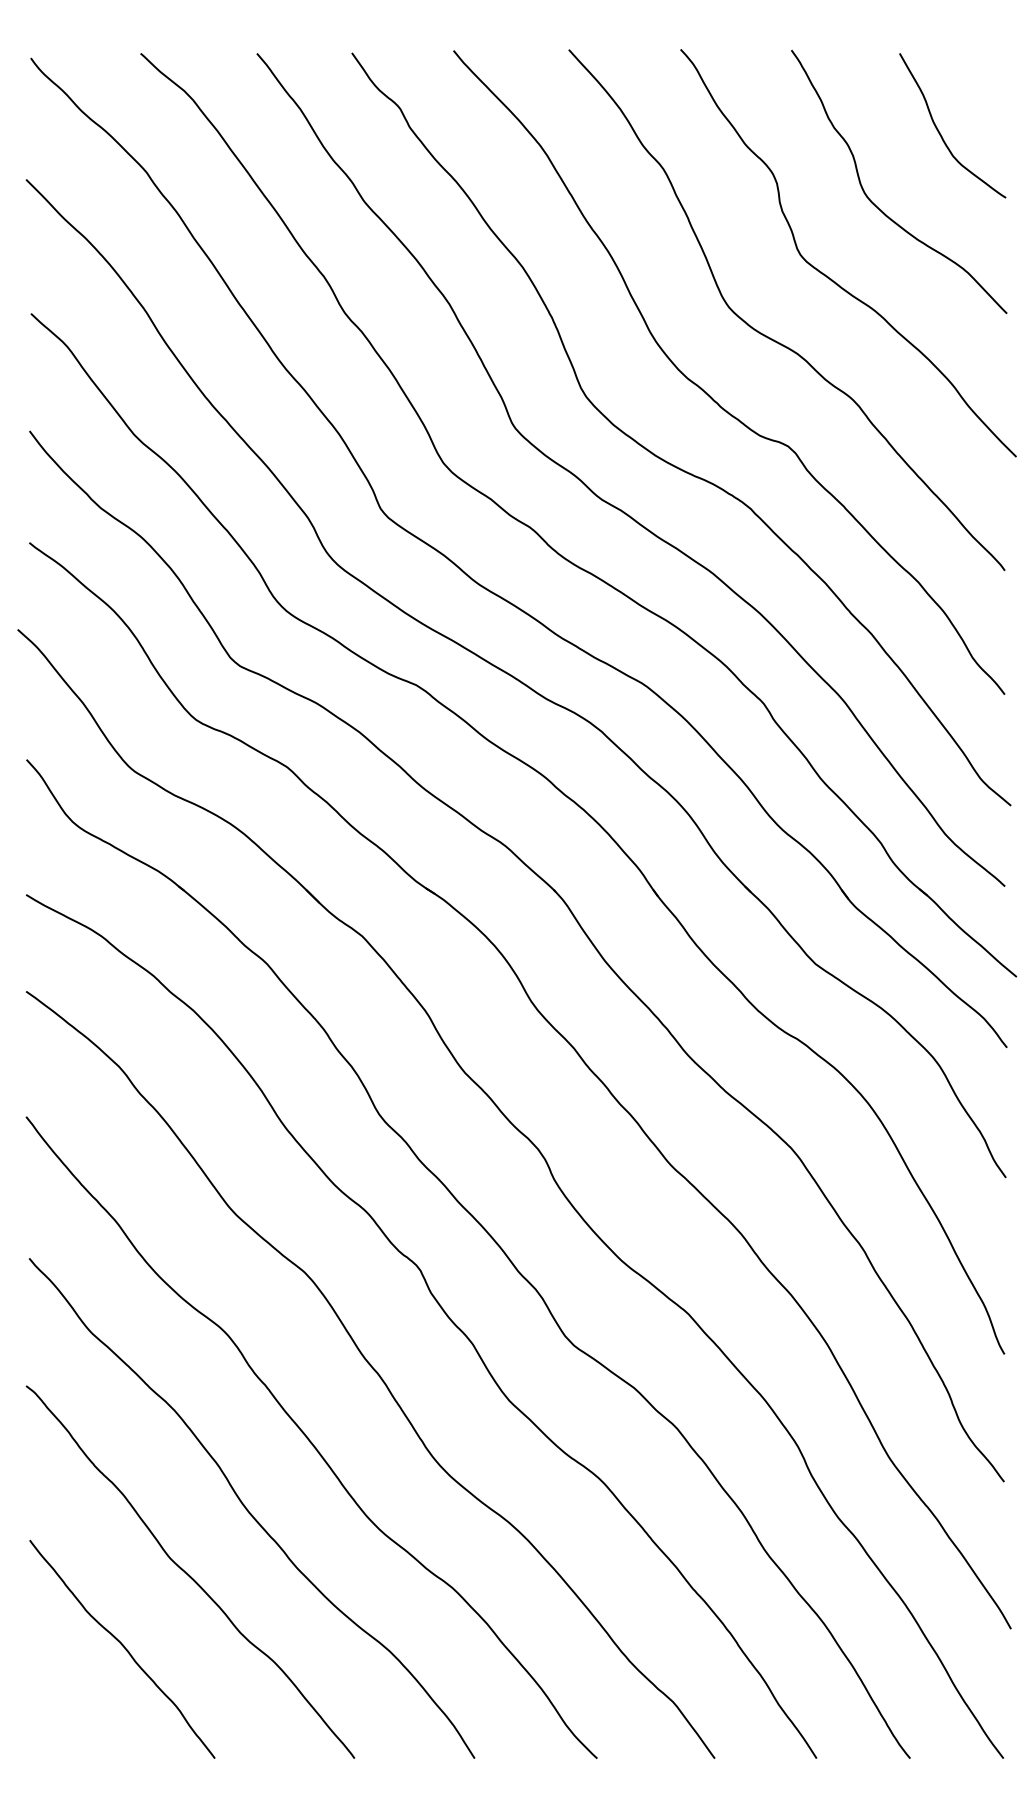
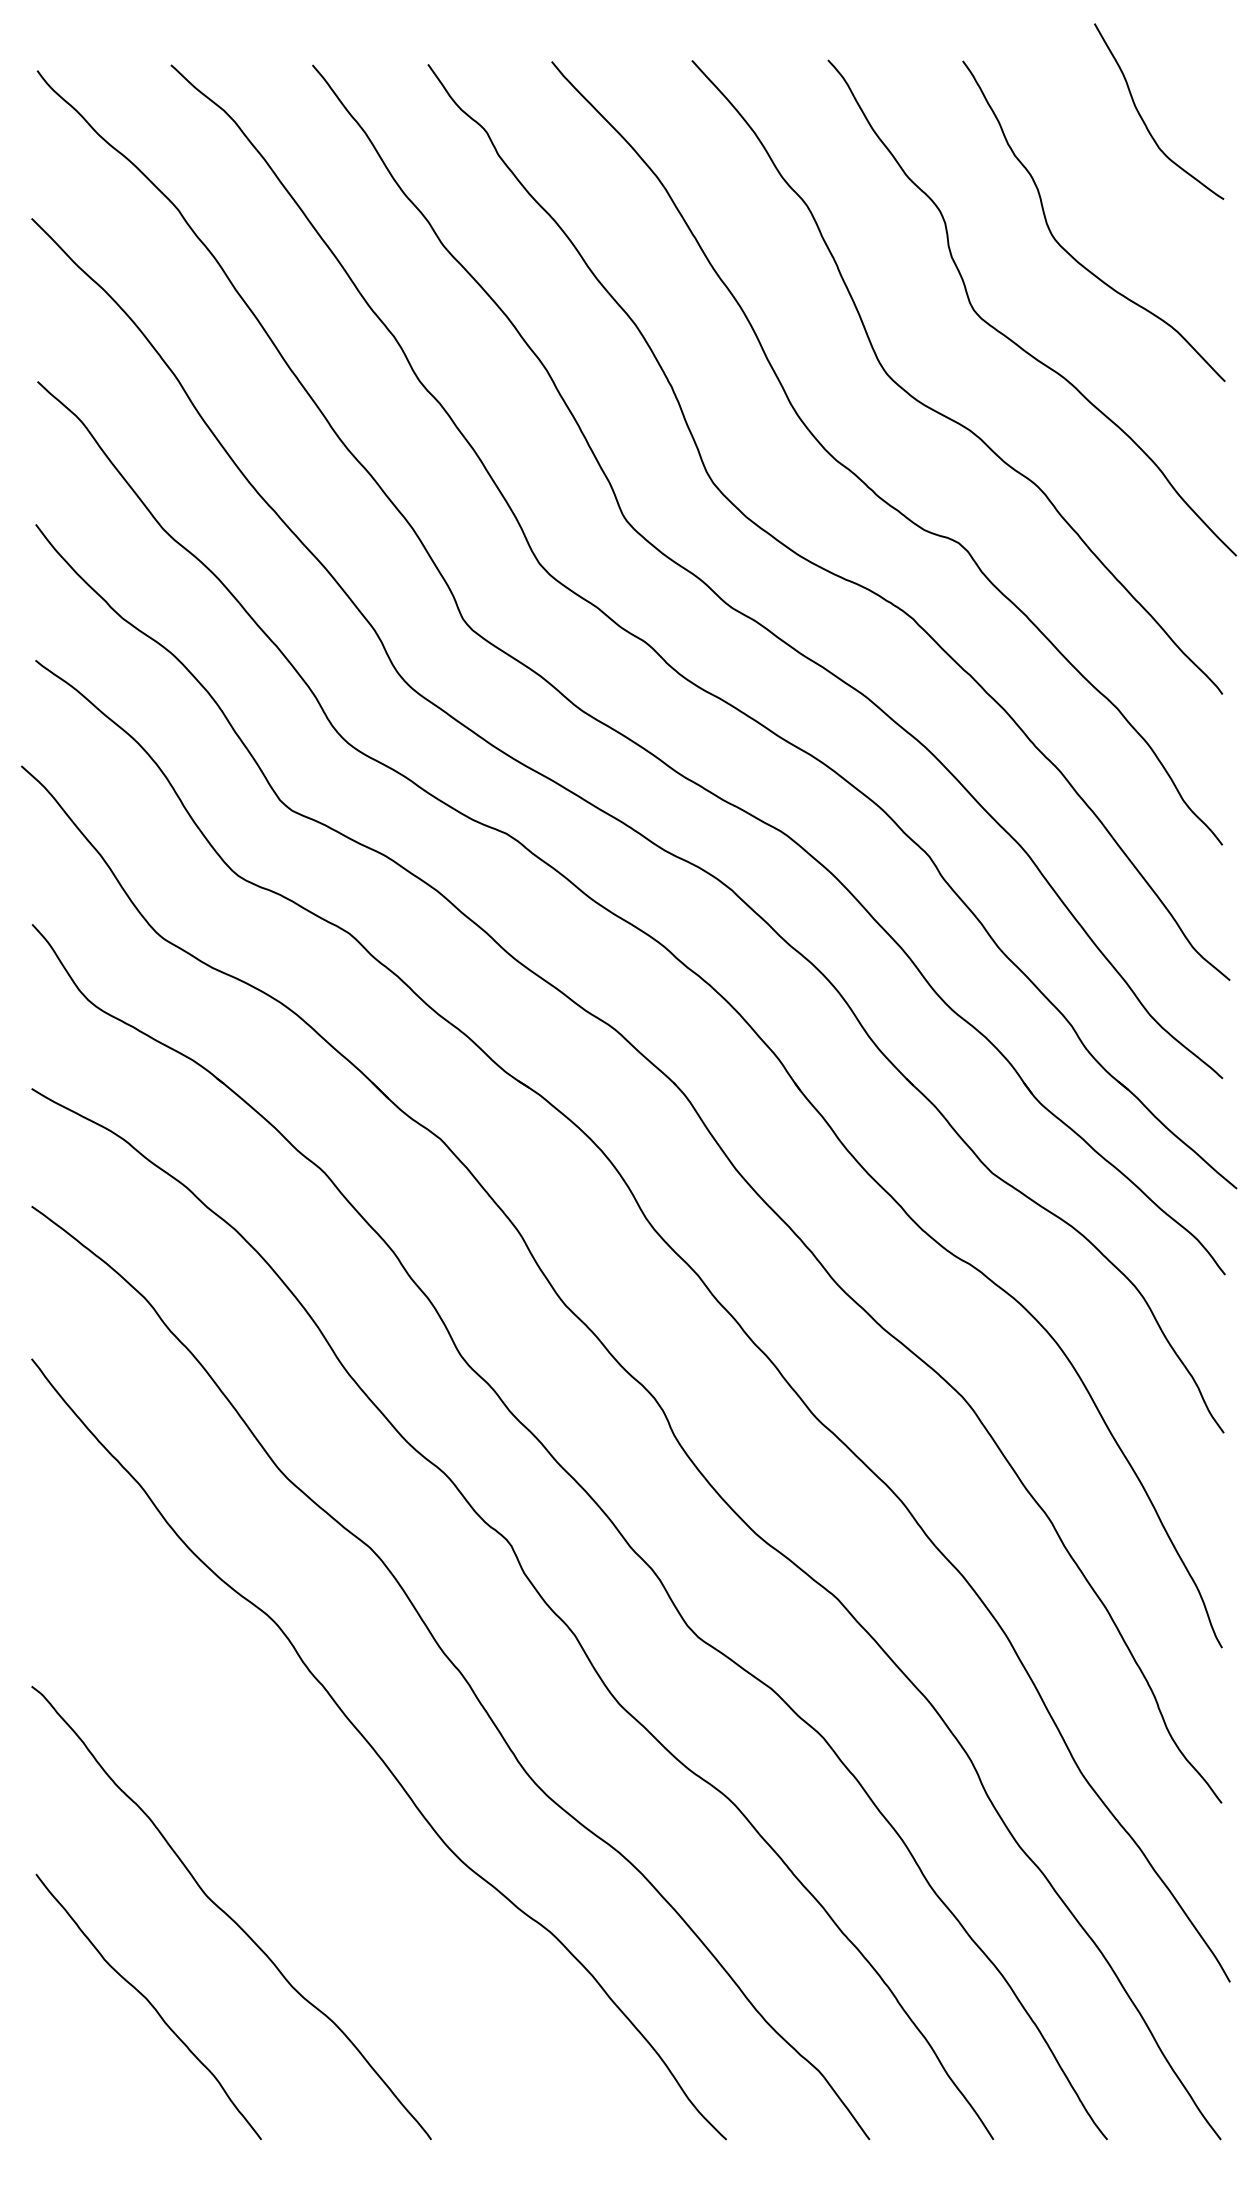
curve: (940, 132) -> (1144, 119), moved
curve: (248, 1509) -> (302, 1836), removed

